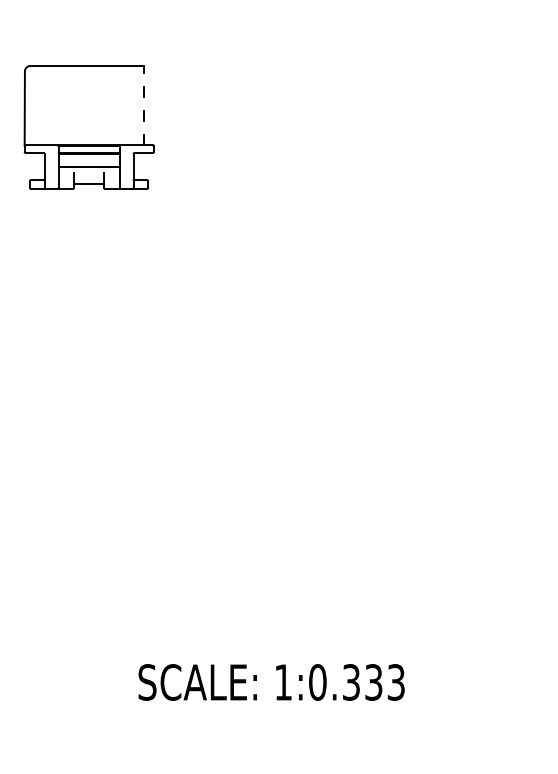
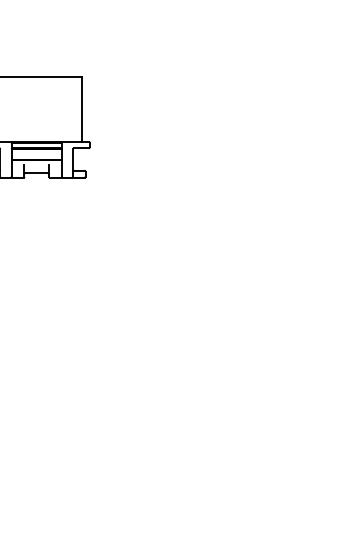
line: (143, 105) -> (81, 109), dashed -> solid

